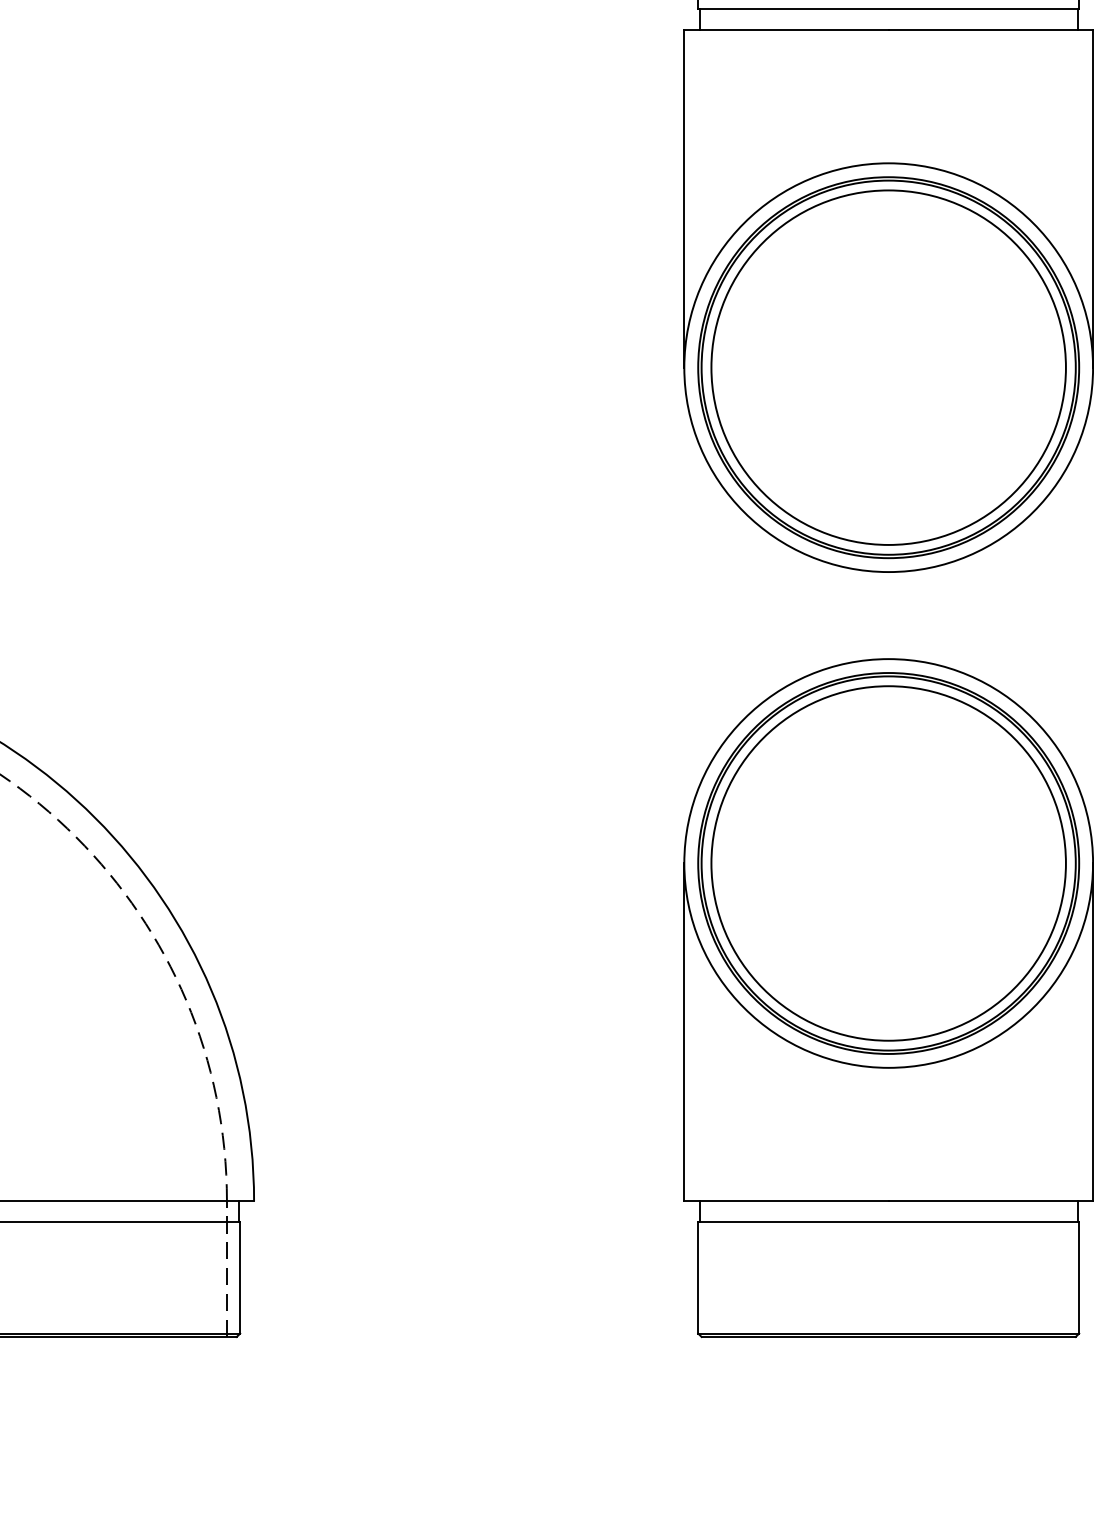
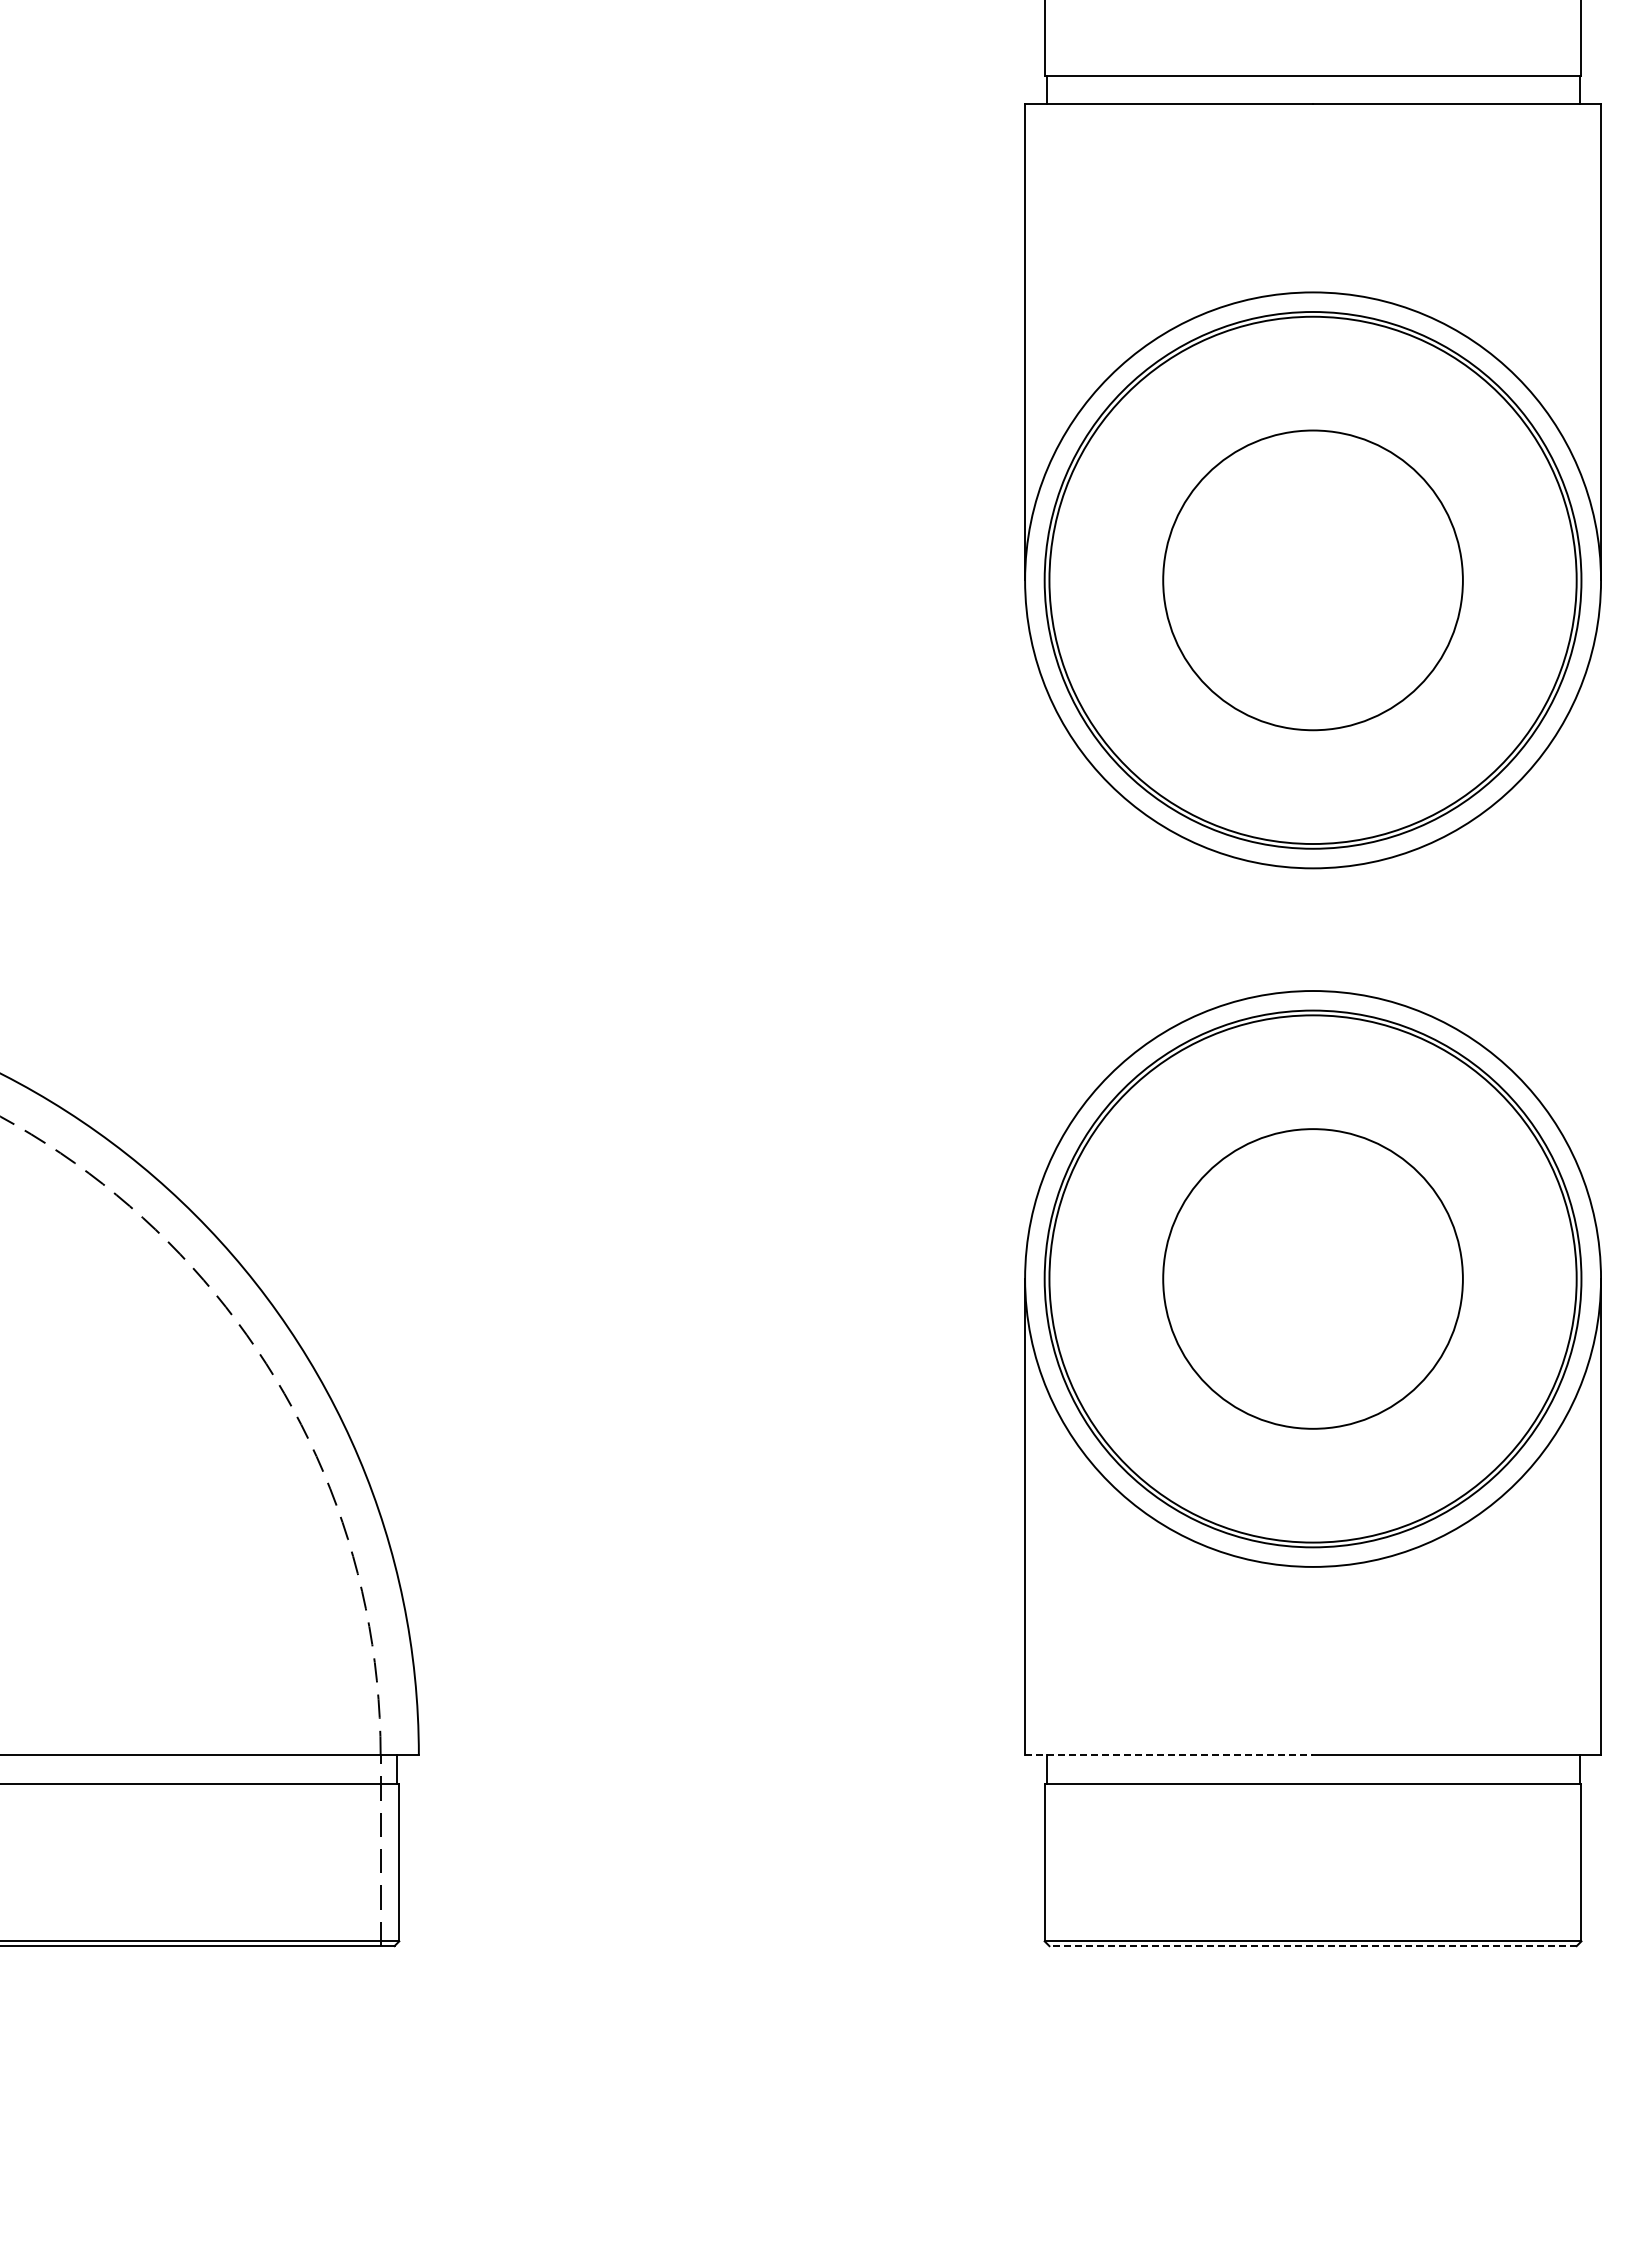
circle: (888, 367) -> (1312, 580), size x0.6
circle: (888, 863) -> (1312, 1278), size x0.6
line: (786, 1201) -> (1169, 1755), solid -> dashed
line: (889, 1337) -> (1313, 1946), solid -> dashed

